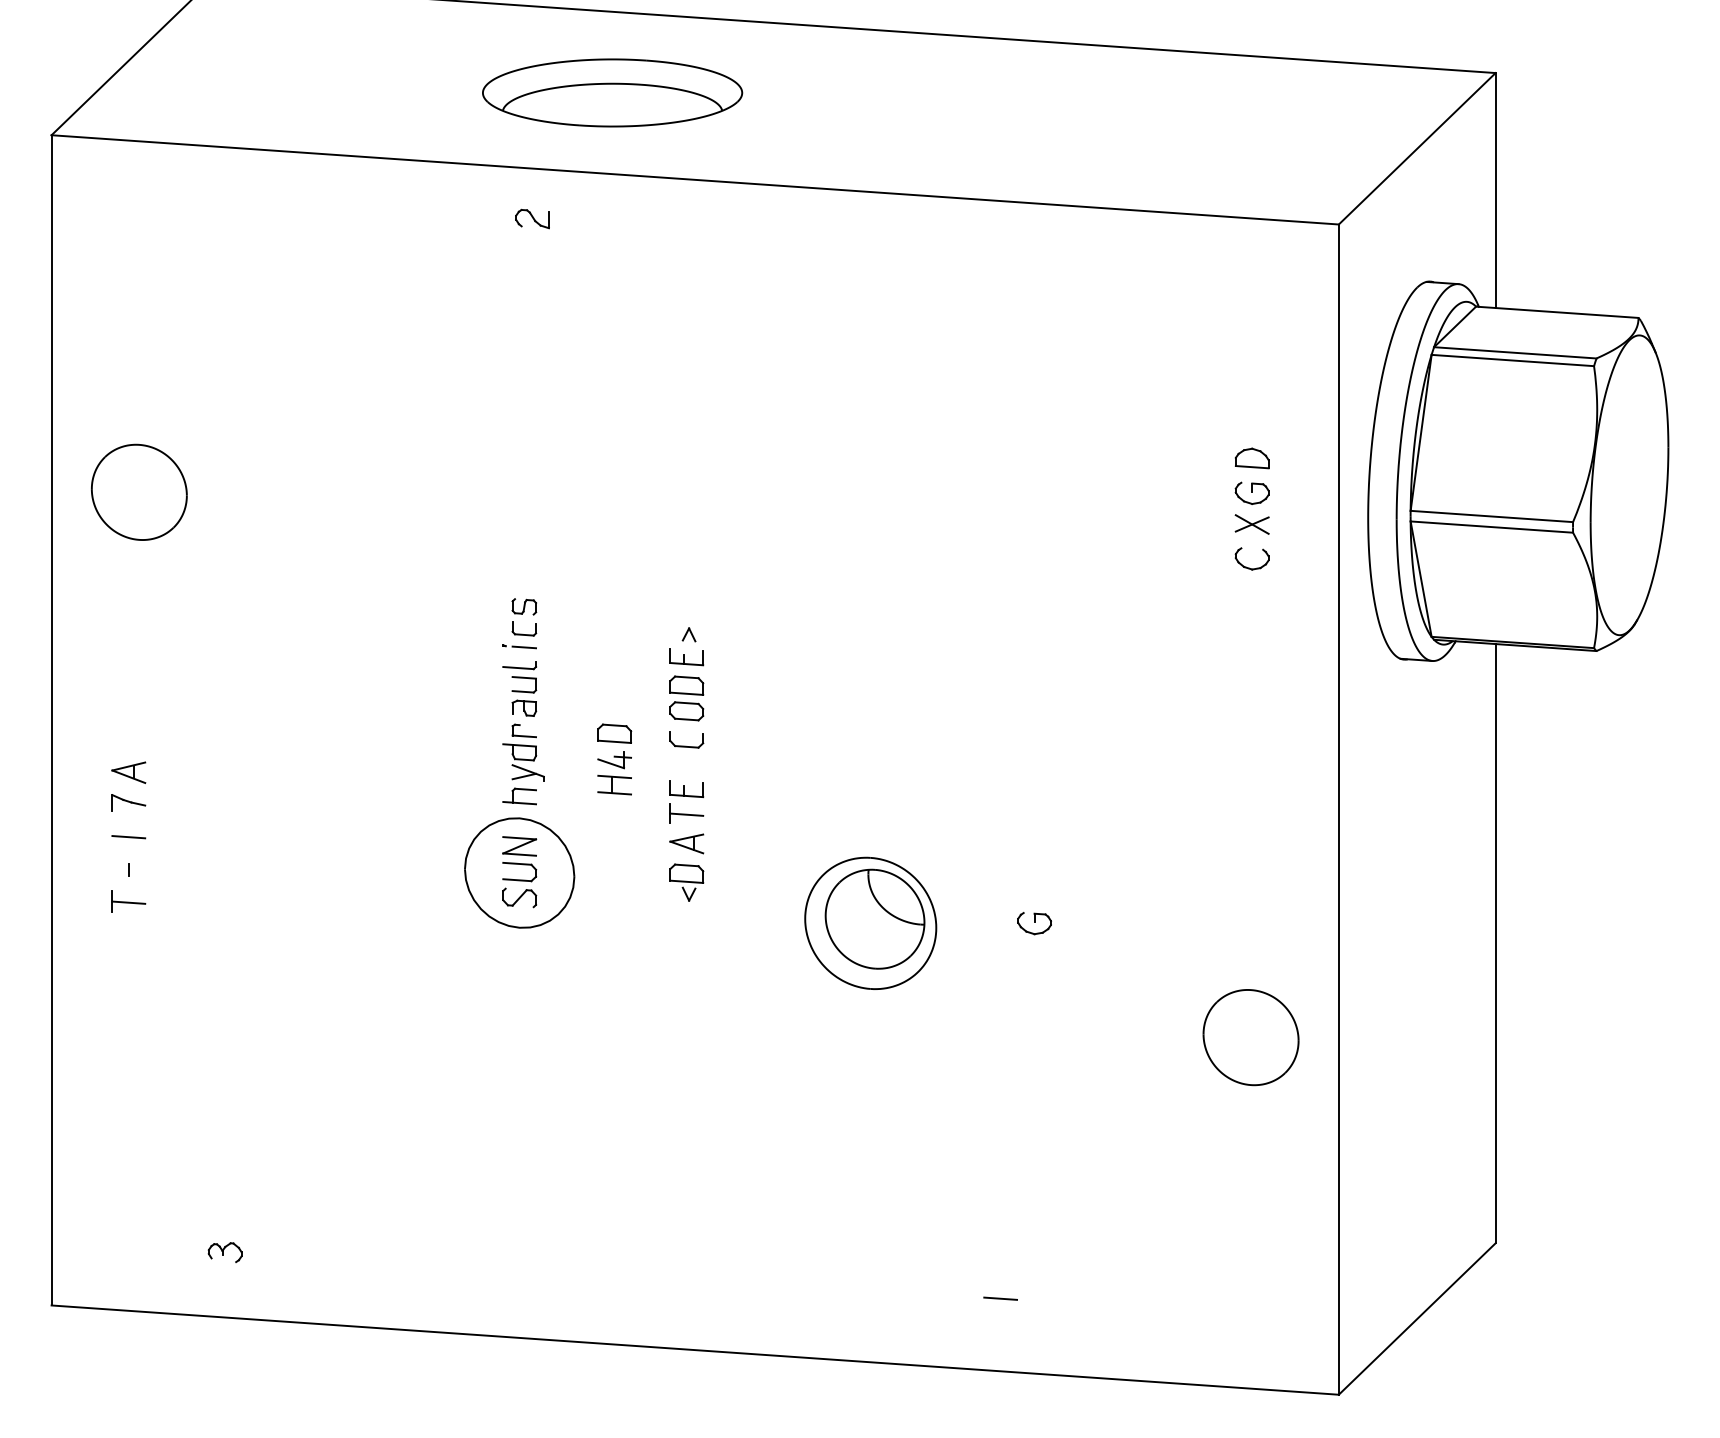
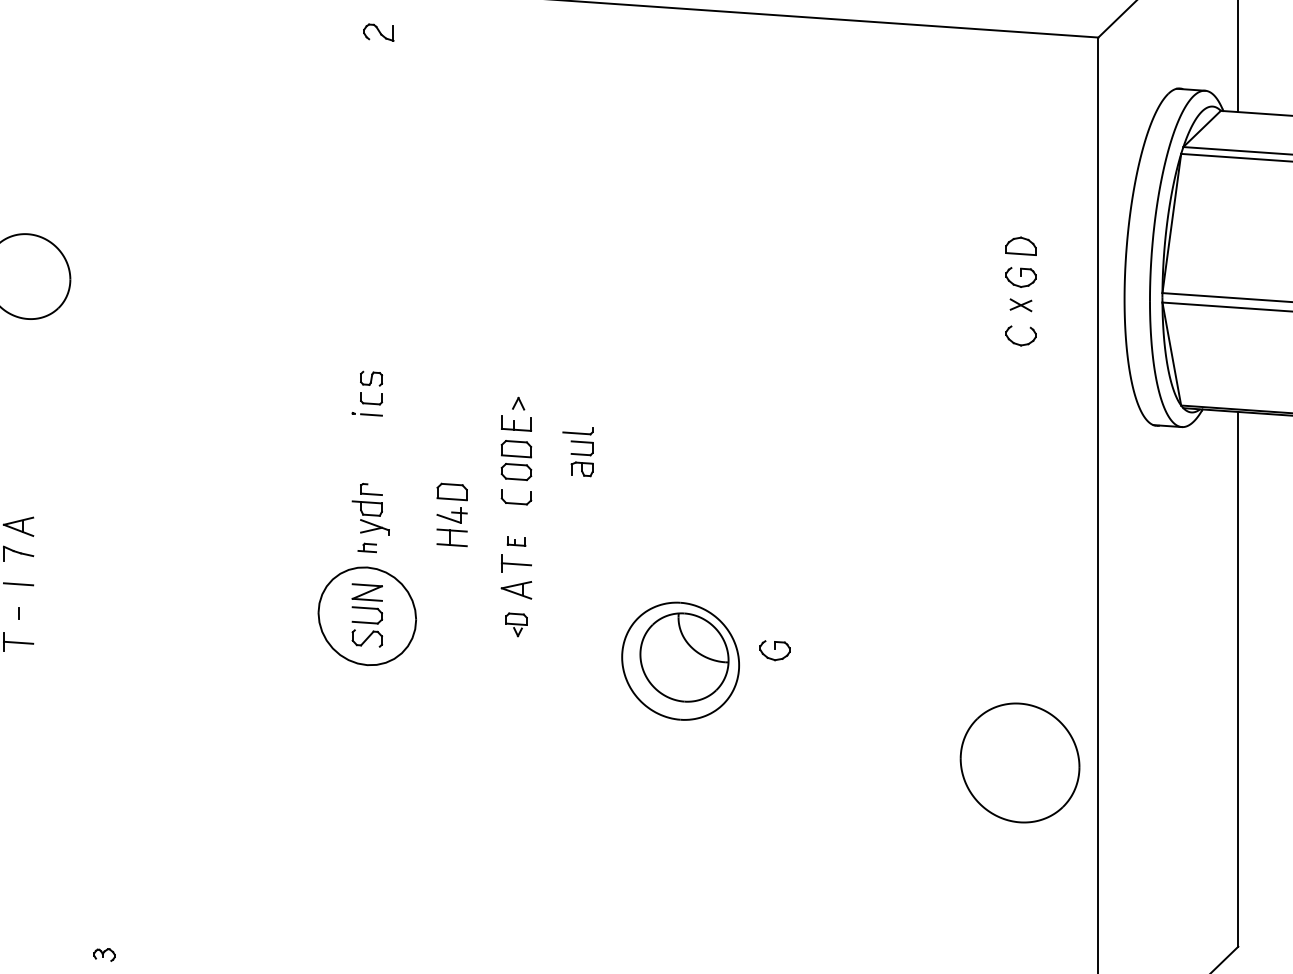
part: (1251, 524) -> (1020, 305), size x0.7
part: (519, 688) -> (577, 451), moved
part: (686, 789) -> (516, 541), size x0.6
part: (519, 796) -> (367, 548), size x0.6
part: (686, 882) -> (516, 624), size x0.7
part: (1034, 923) -> (775, 650), moved
part: (1250, 1037) -> (1019, 763), size x1.4
part: (224, 1252) -> (103, 954), size x0.7

